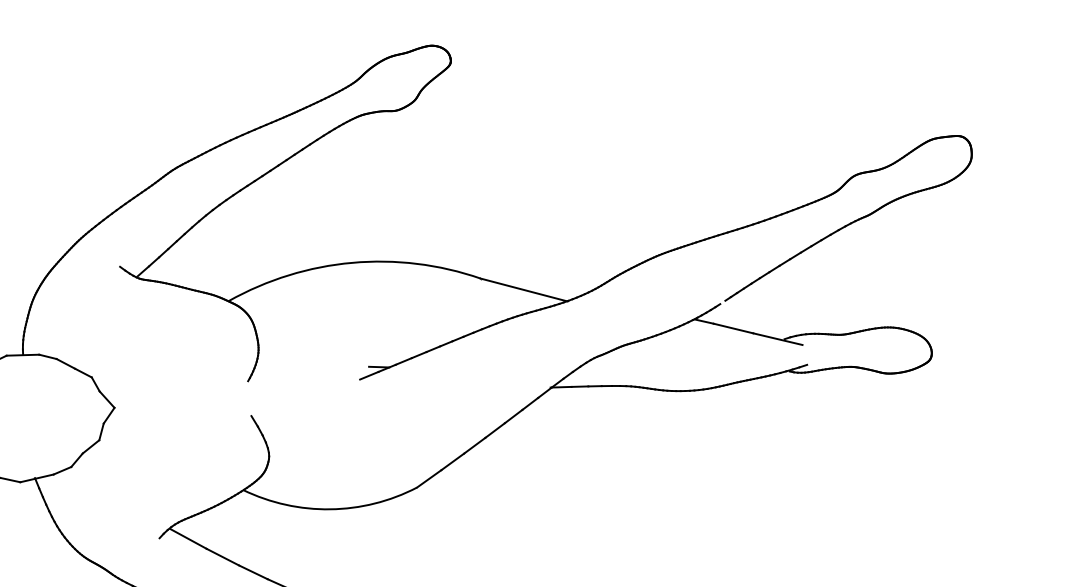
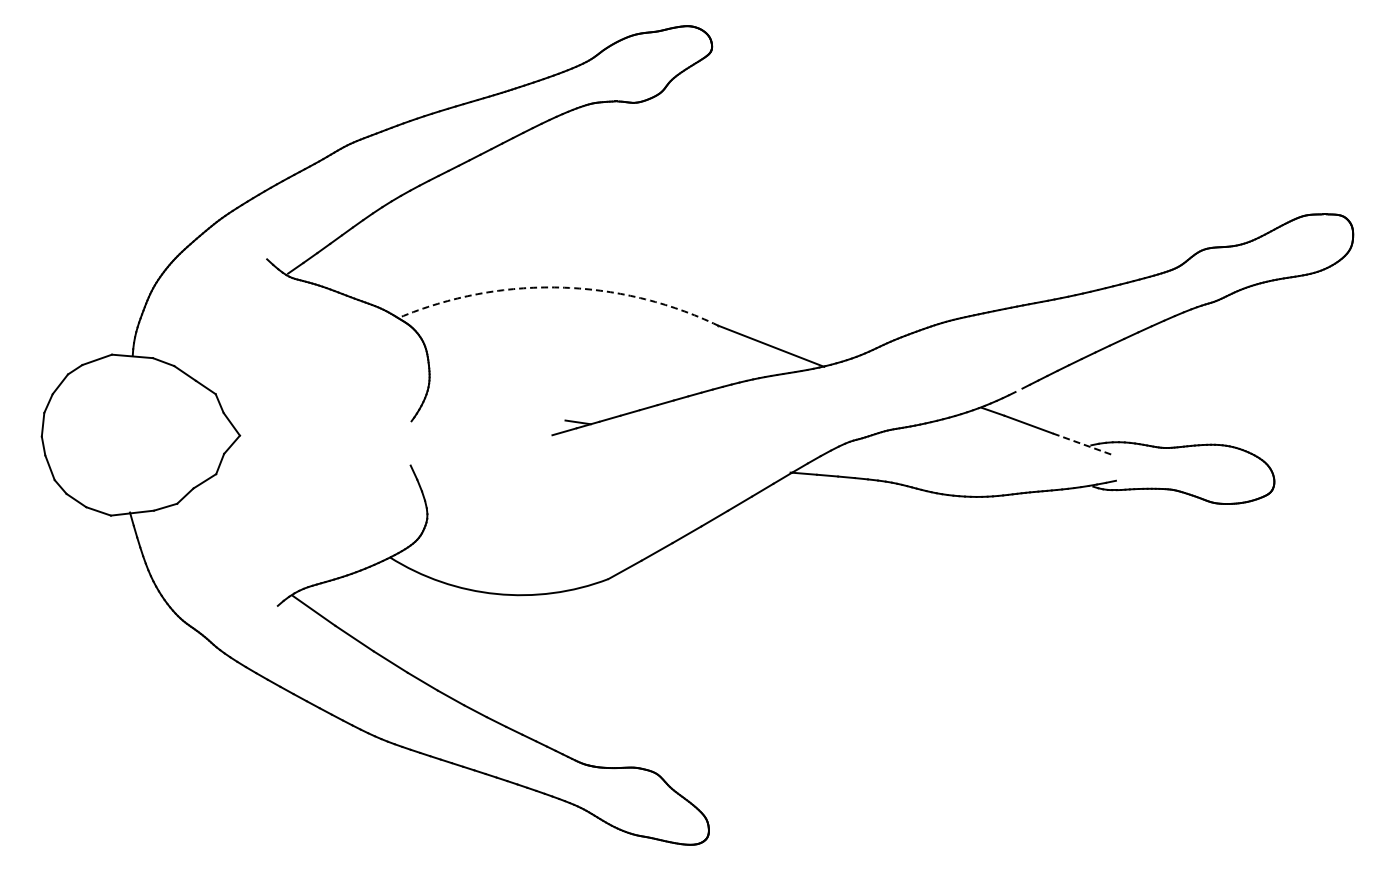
arc: (352, 262) -> (559, 287), solid -> dashed
line: (777, 339) -> (1082, 444), solid -> dashed

